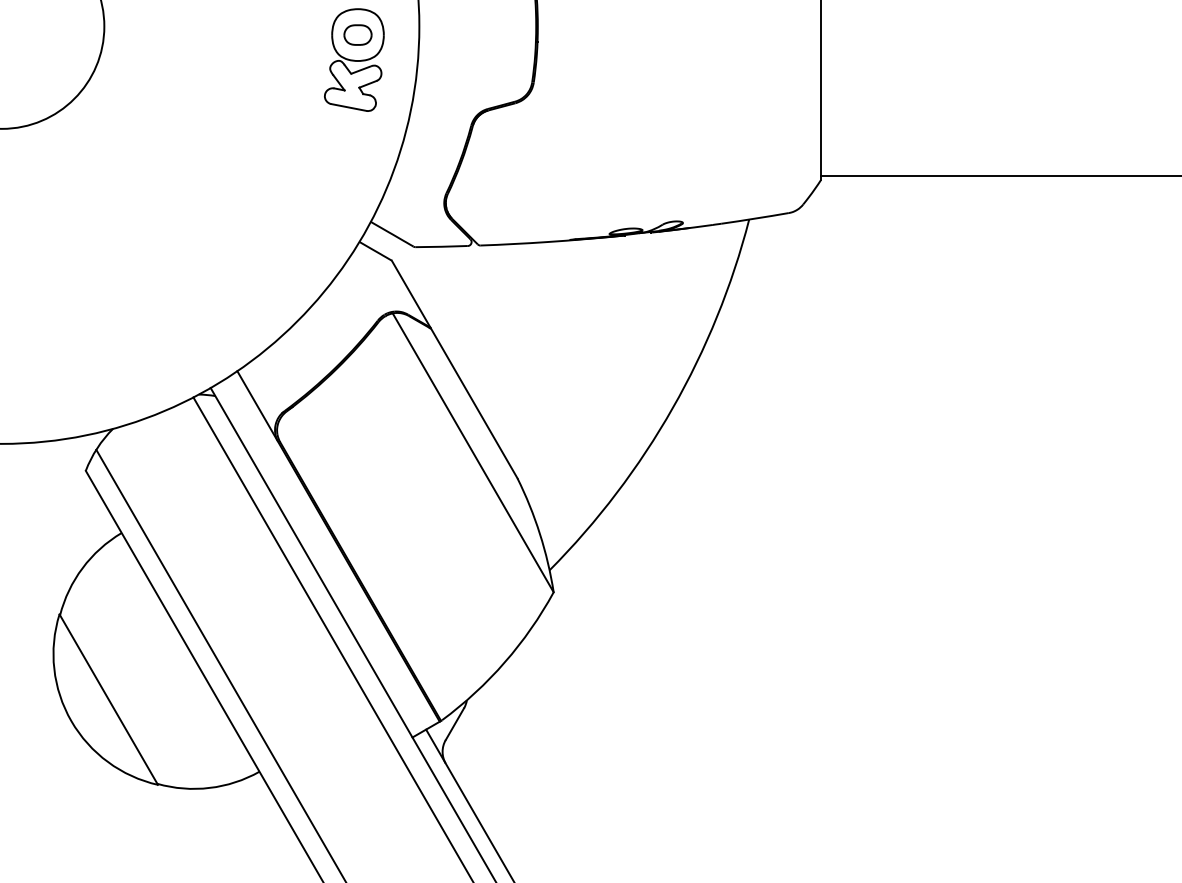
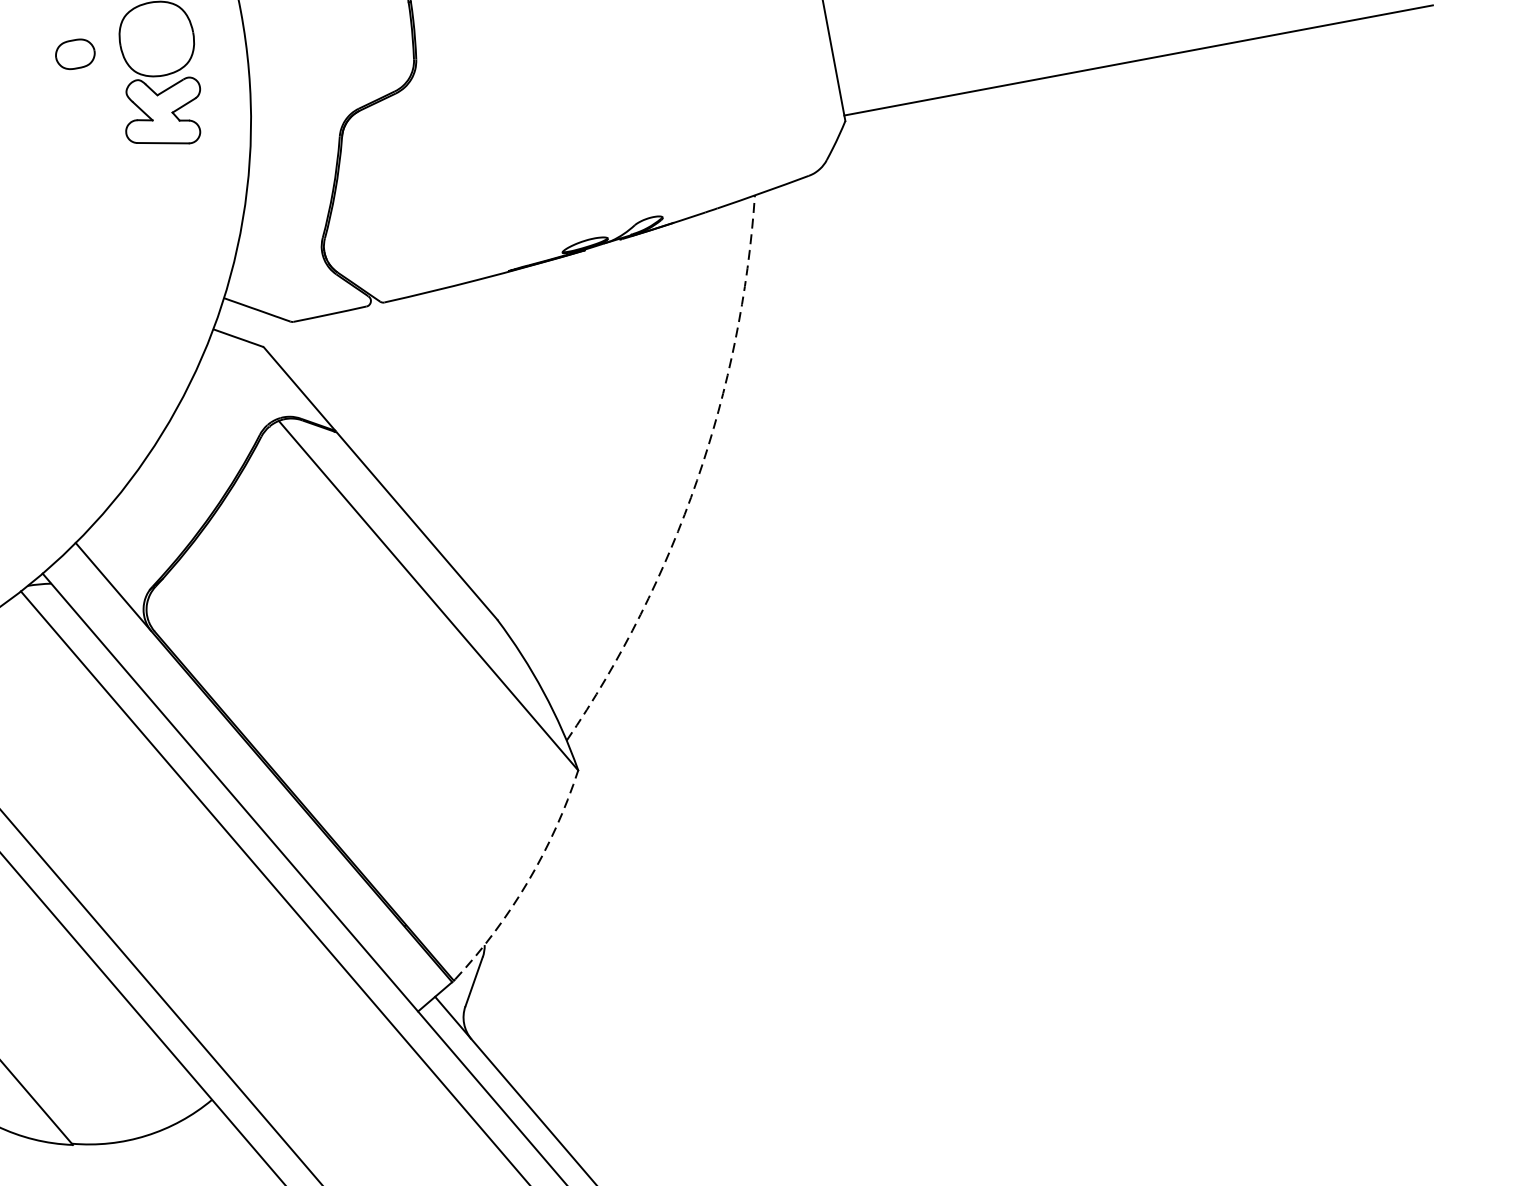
part: (357, 34) -> (74, 53), moved
arc: (672, 408) -> (696, 480), solid -> dashed
arc: (504, 662) -> (527, 881), solid -> dashed

